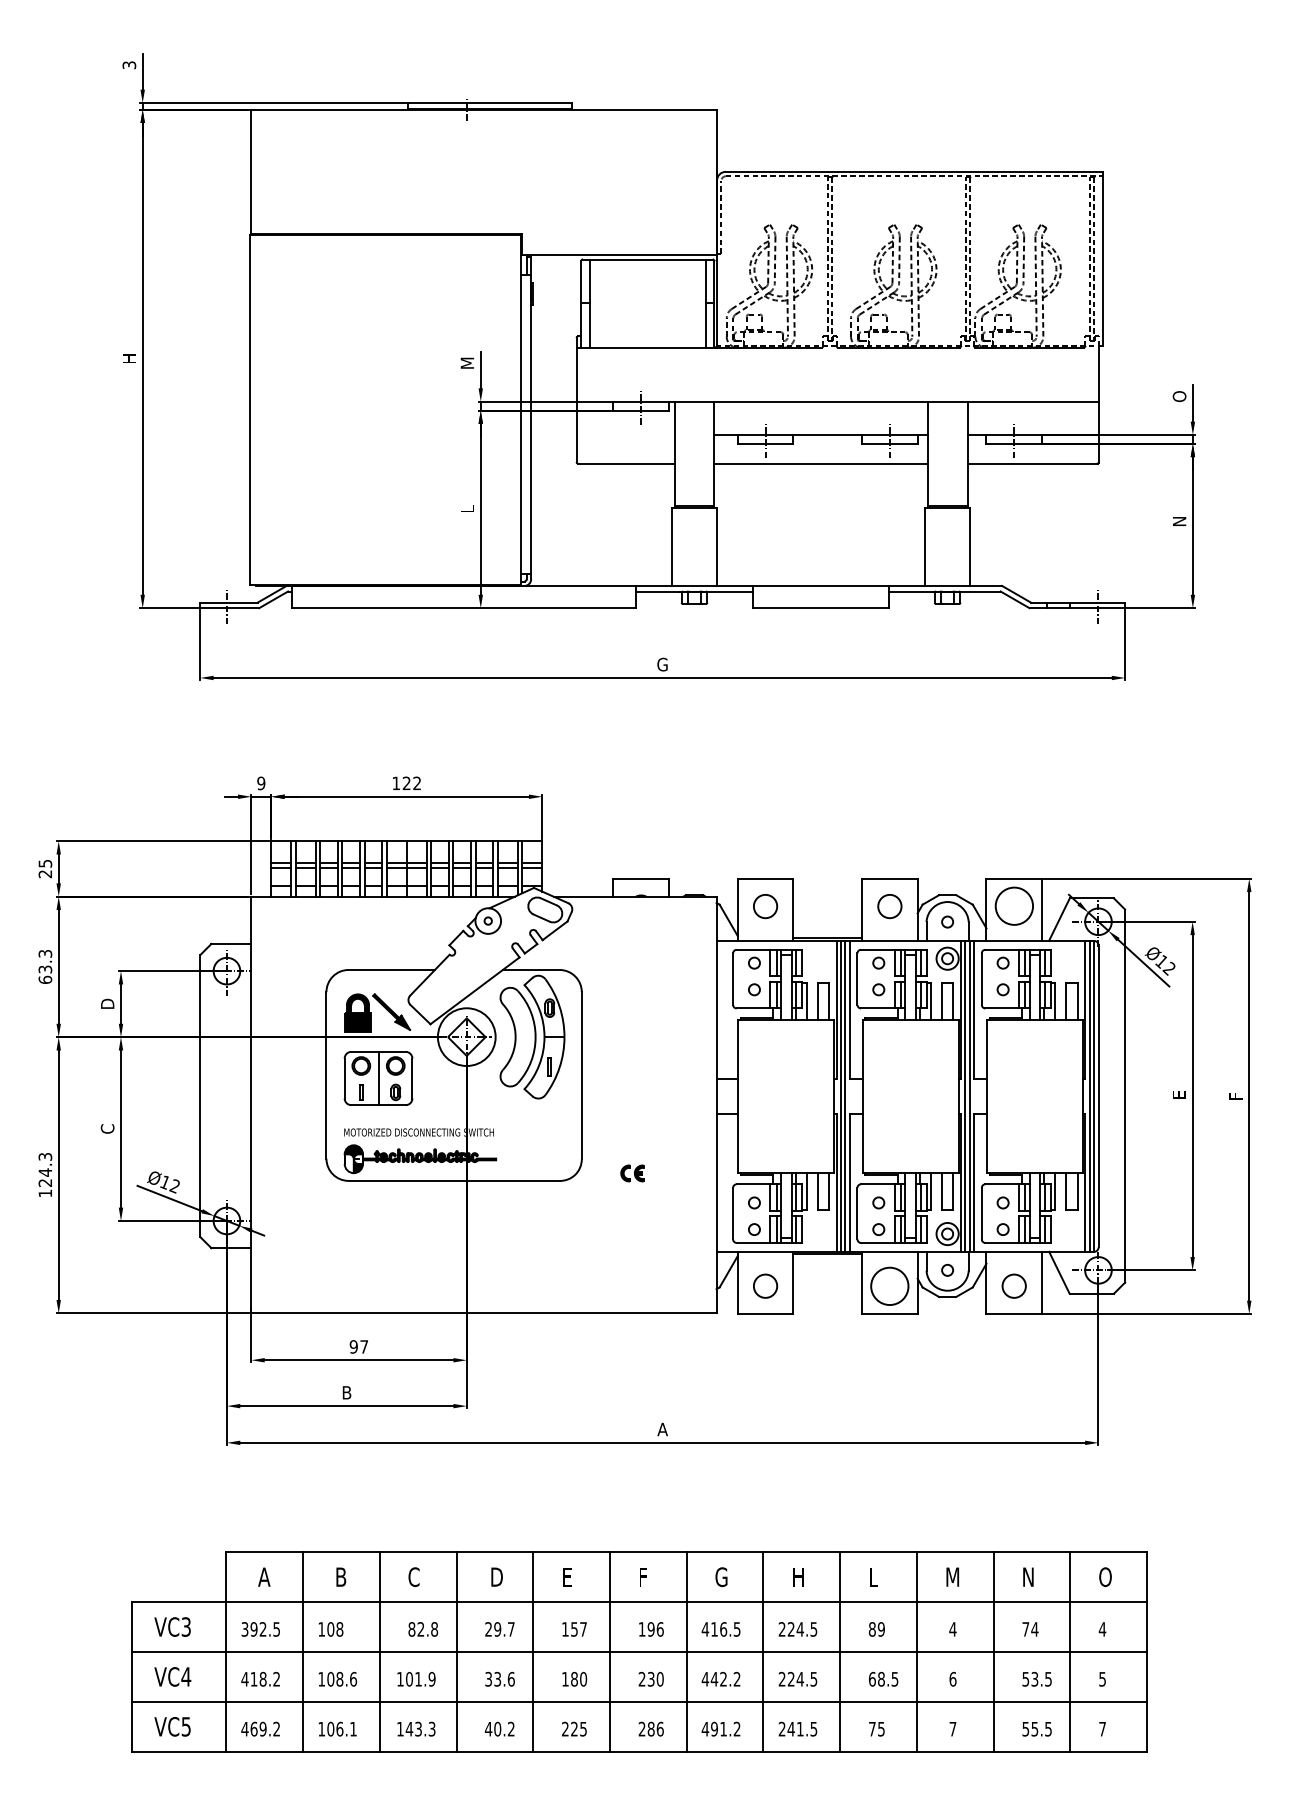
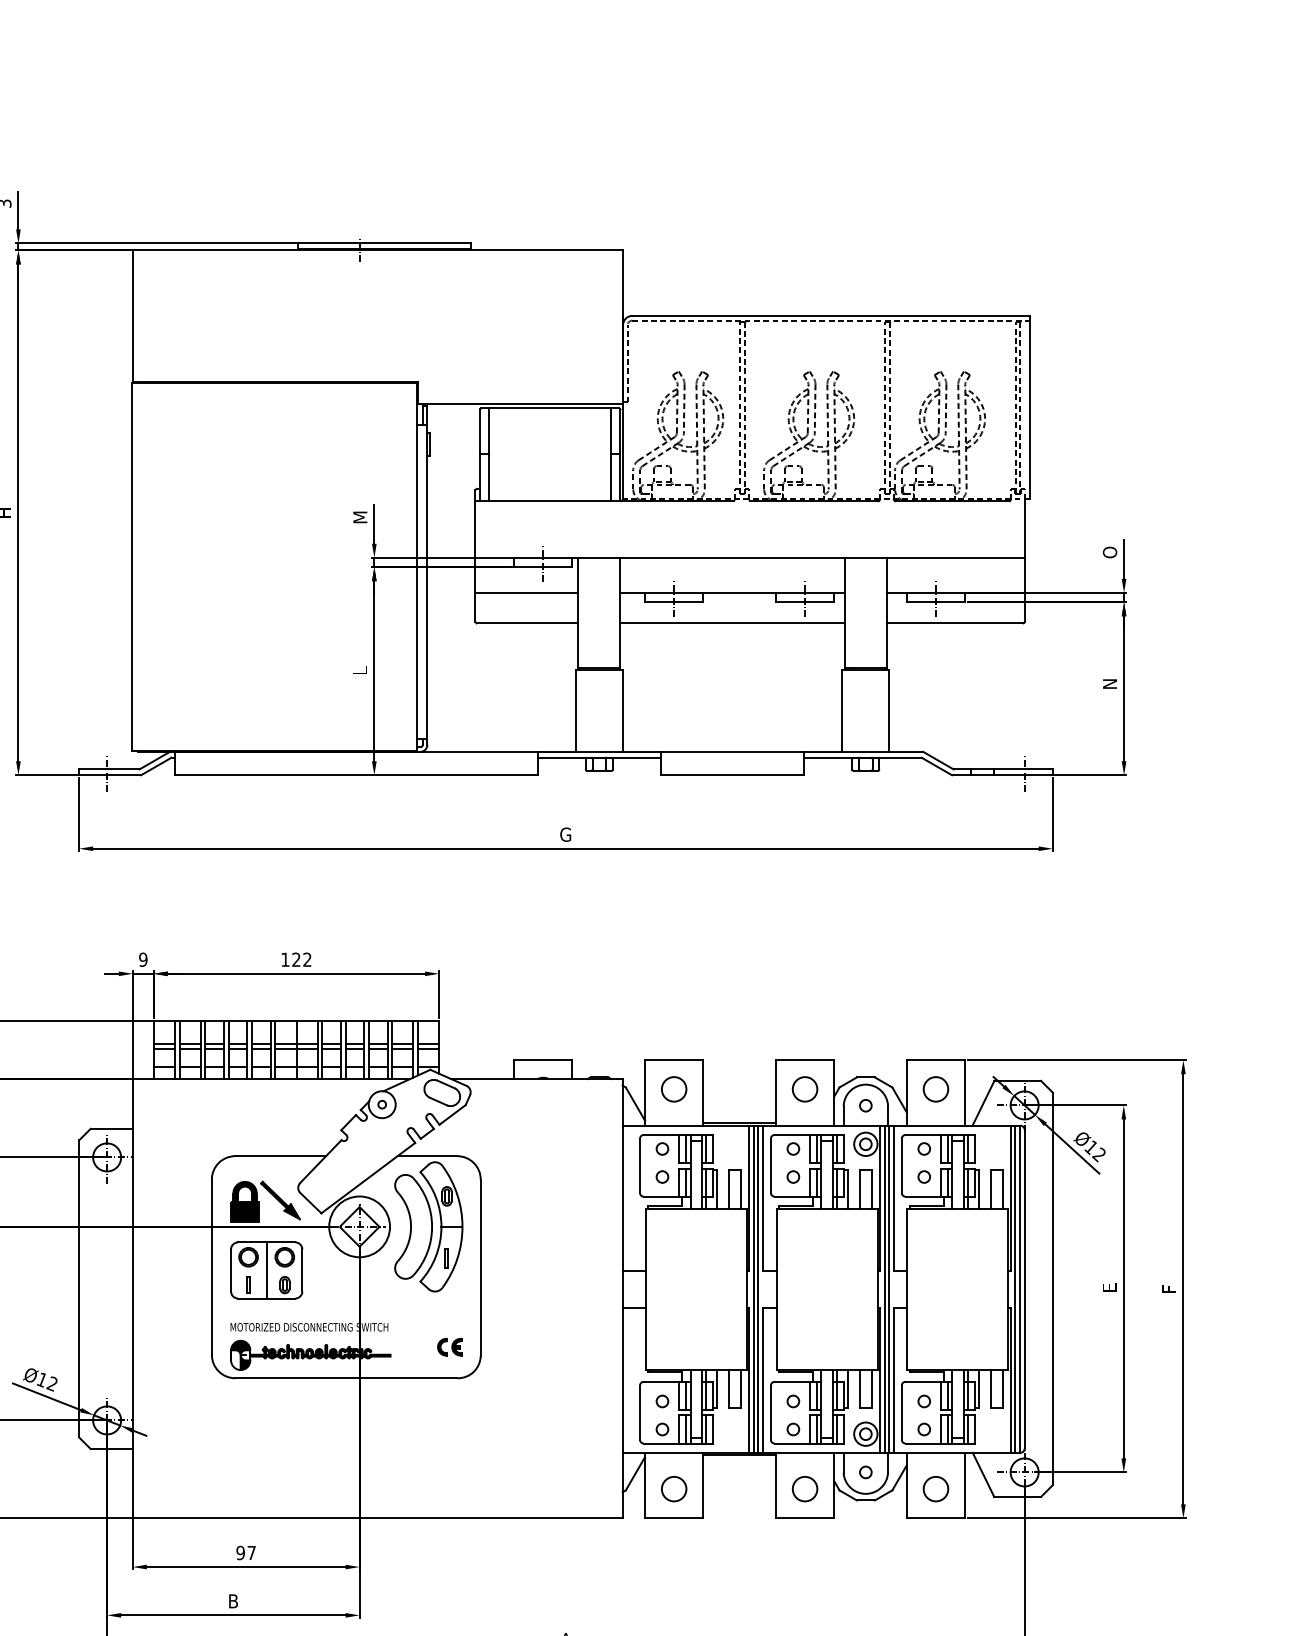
line: (625, 434) -> (526, 592), added
circle: (1013, 906) -> (935, 1089), size x0.62
part: (632, 1173) -> (449, 1347), moved
circle: (889, 1285) -> (804, 1488), size x0.62

